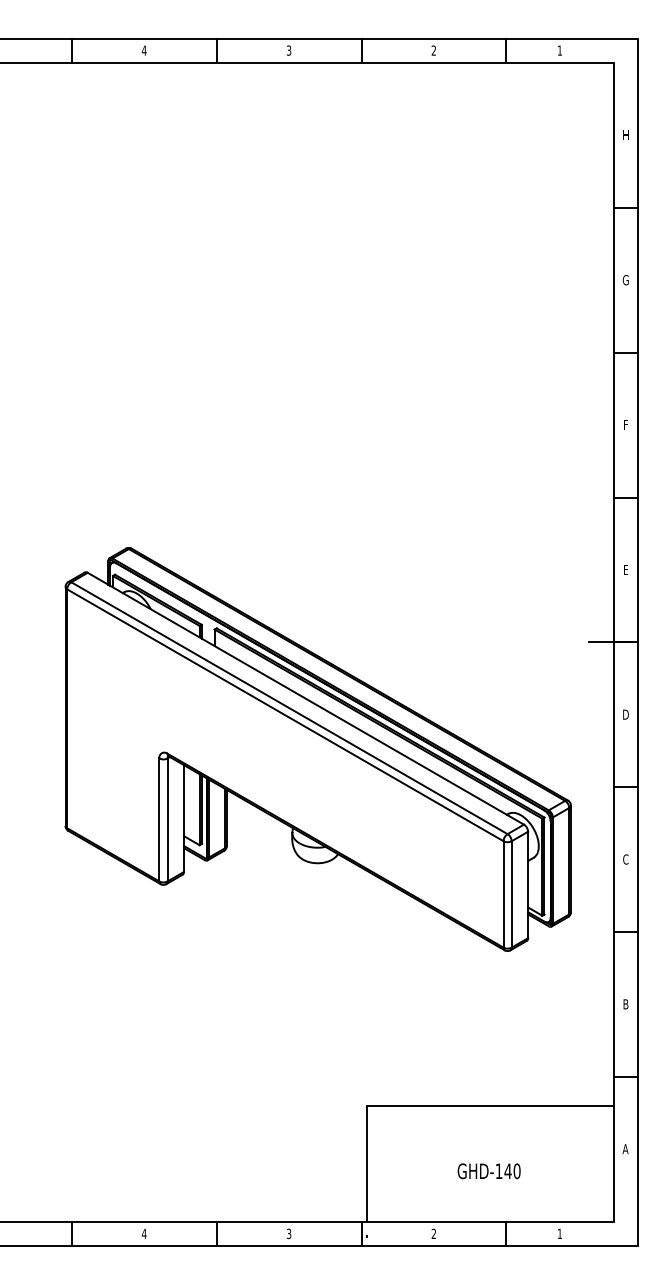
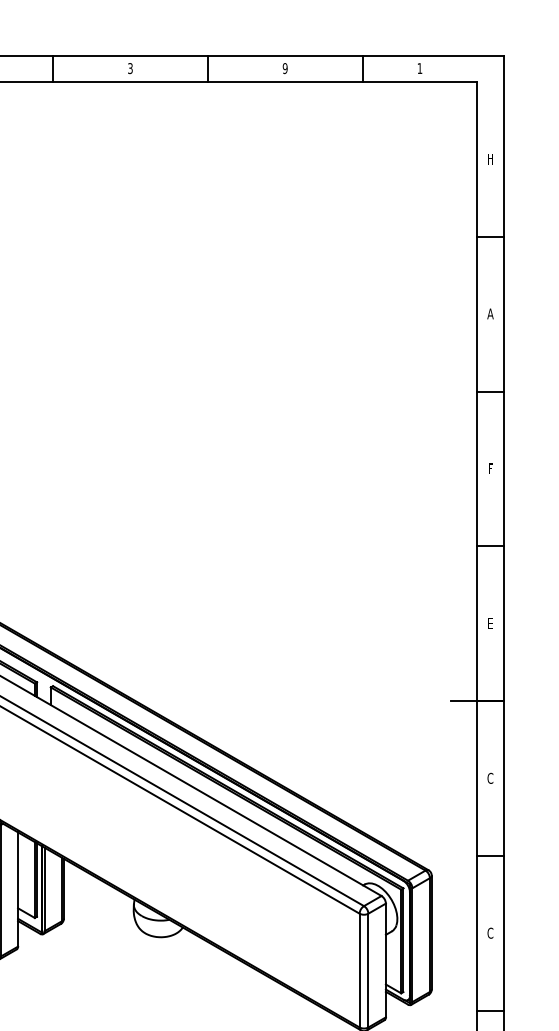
text: (433, 50) -> (284, 68), 2 -> 9
text: (625, 280) -> (490, 314), G -> A
text: (625, 714) -> (490, 778), D -> C

